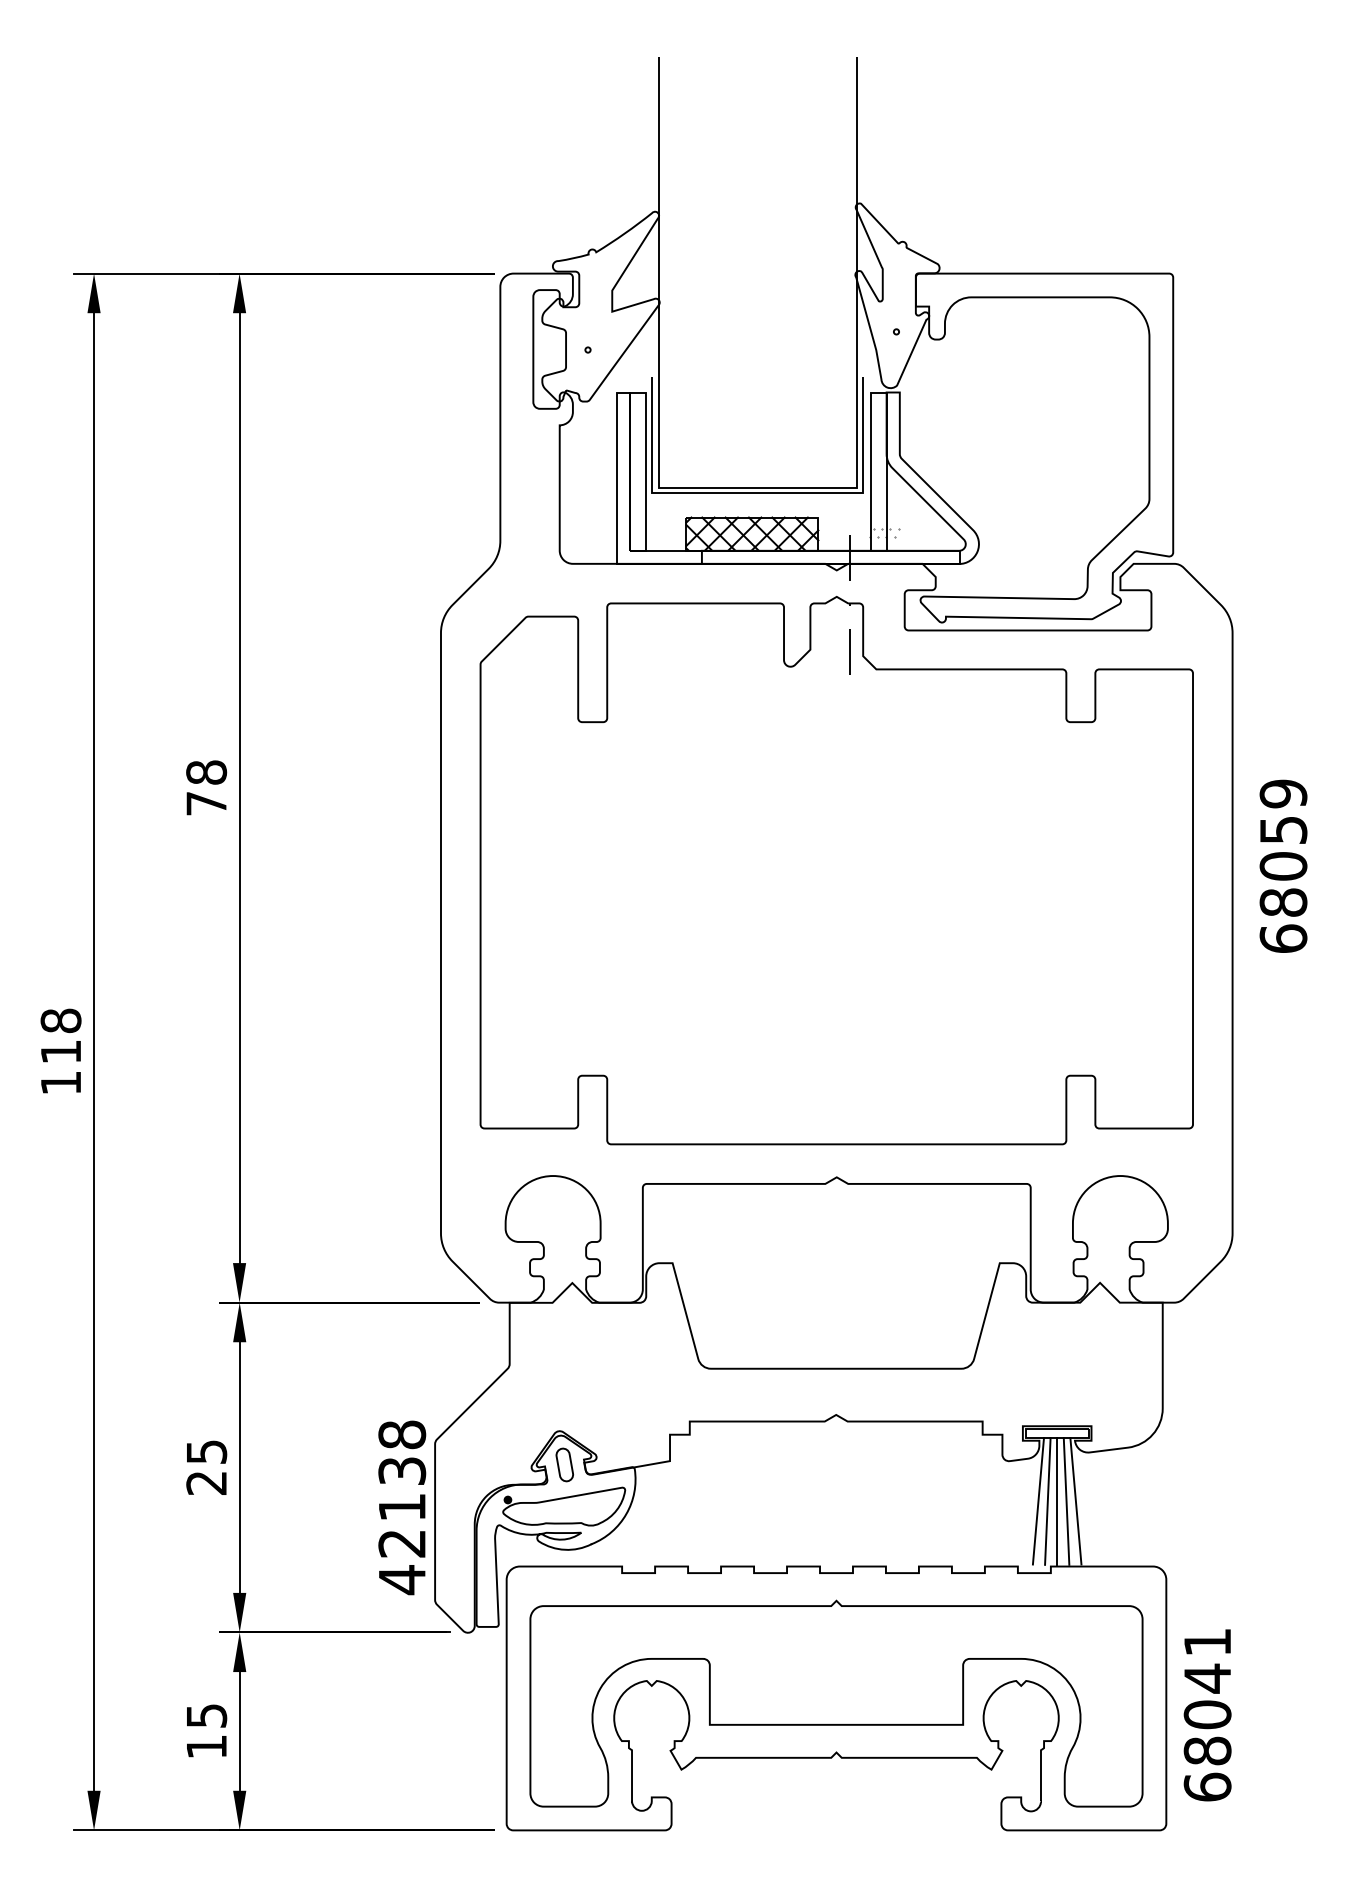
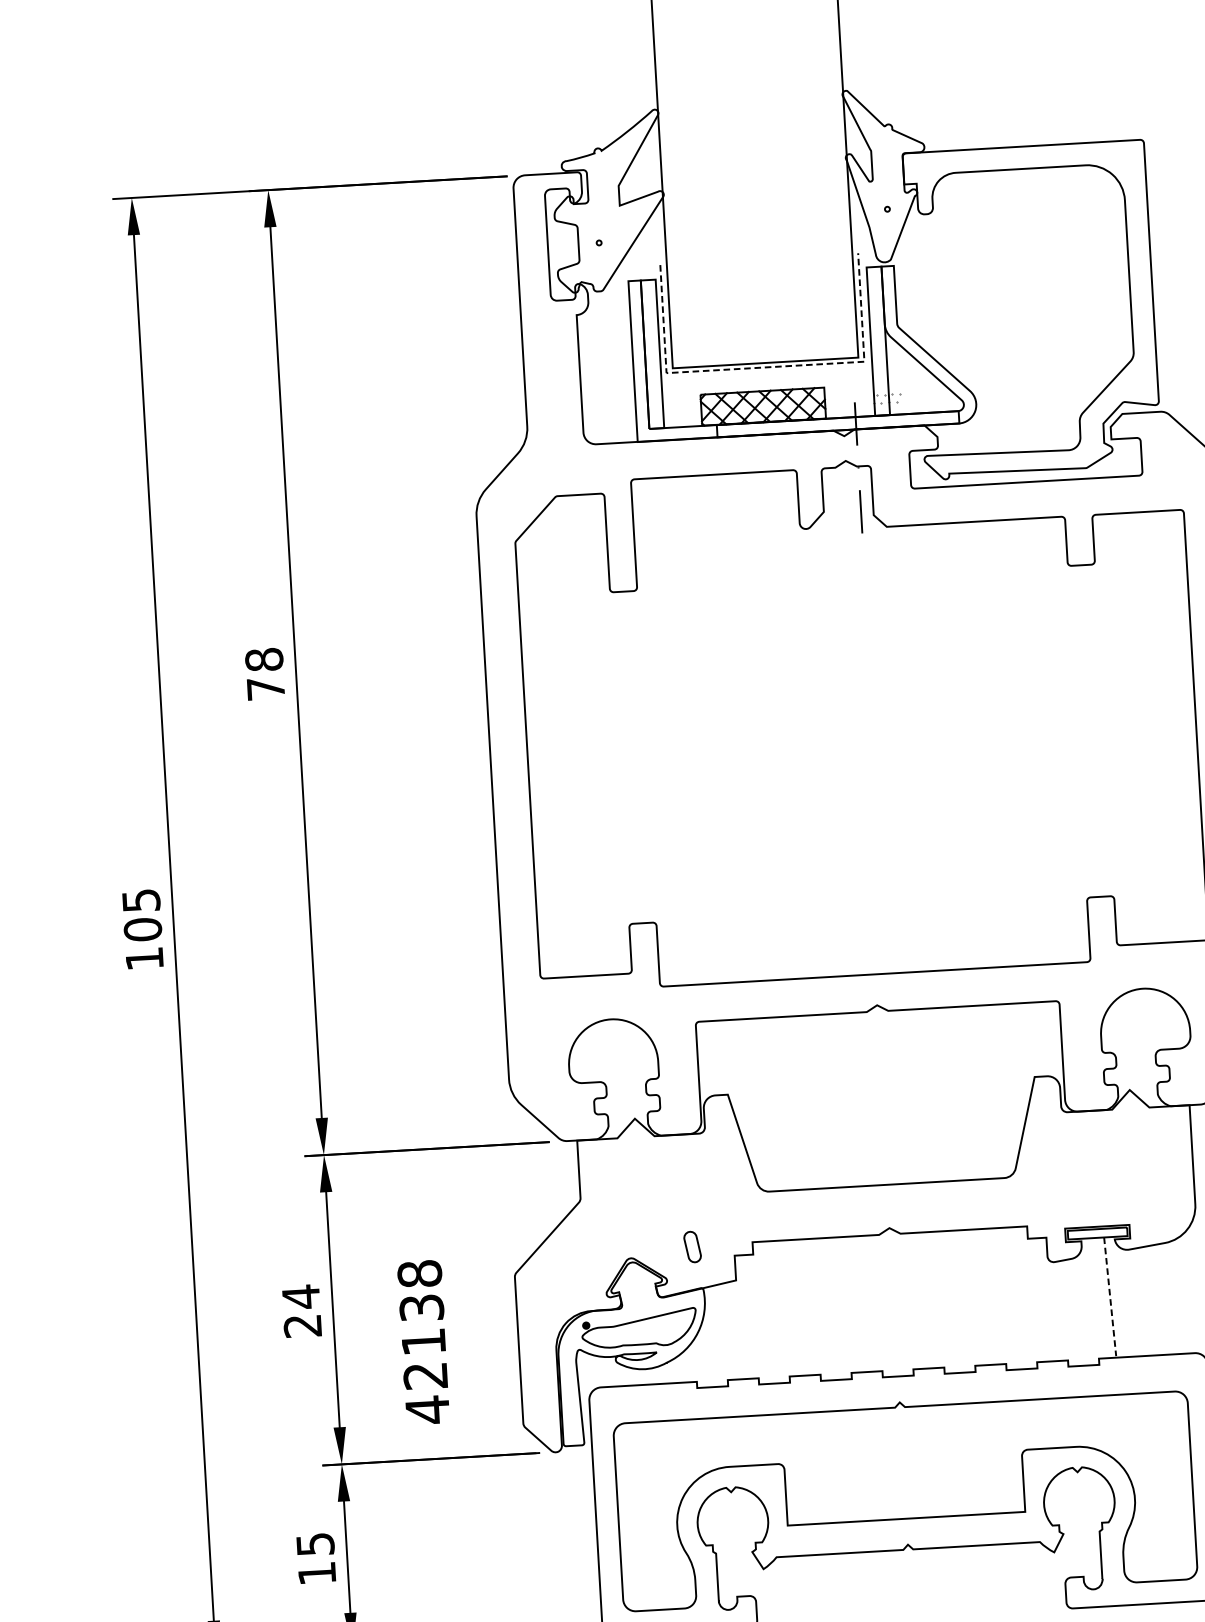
line: (757, 492) -> (765, 367), solid -> dashed
text: (60, 1036) -> (141, 915), 118 -> 105
text: (207, 1452) -> (301, 1297), 25 -> 24
part: (564, 1464) -> (692, 1246), moved
line: (1038, 1501) -> (1083, 1298), removed
line: (1047, 1501) -> (1092, 1297), removed
line: (1057, 1501) -> (1101, 1297), removed
line: (1066, 1501) -> (1110, 1296), solid -> dashed
line: (1075, 1501) -> (1118, 1296), removed
text: (402, 1507) -> (424, 1342), moved

